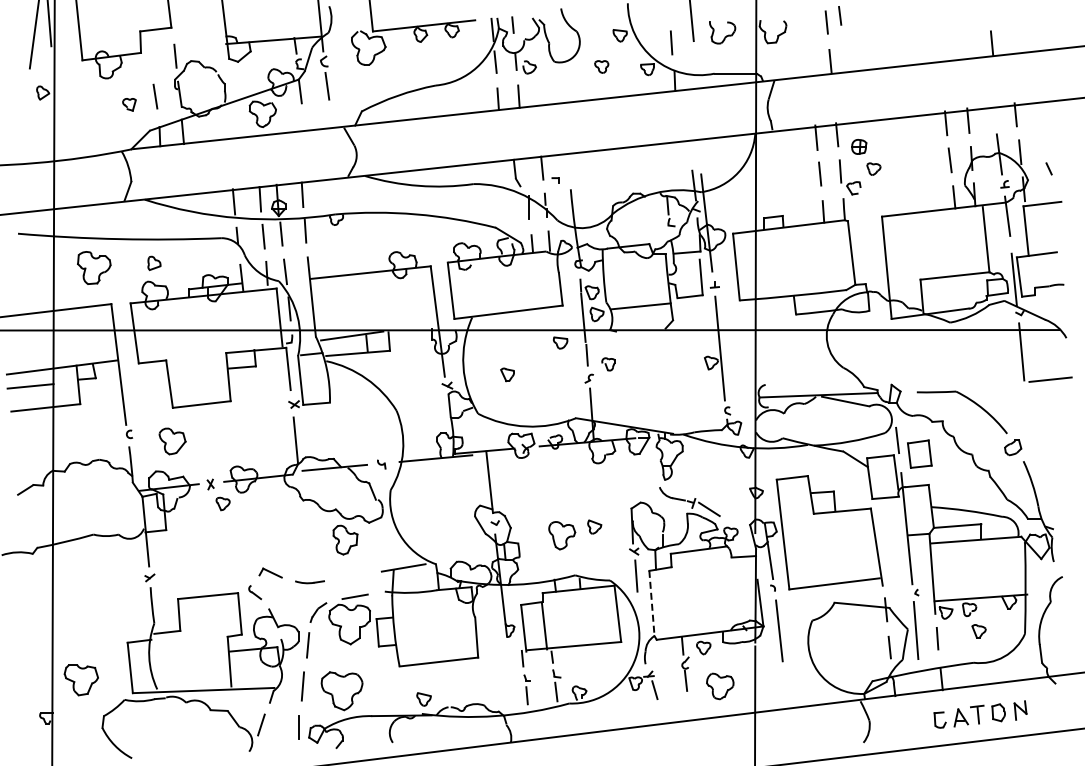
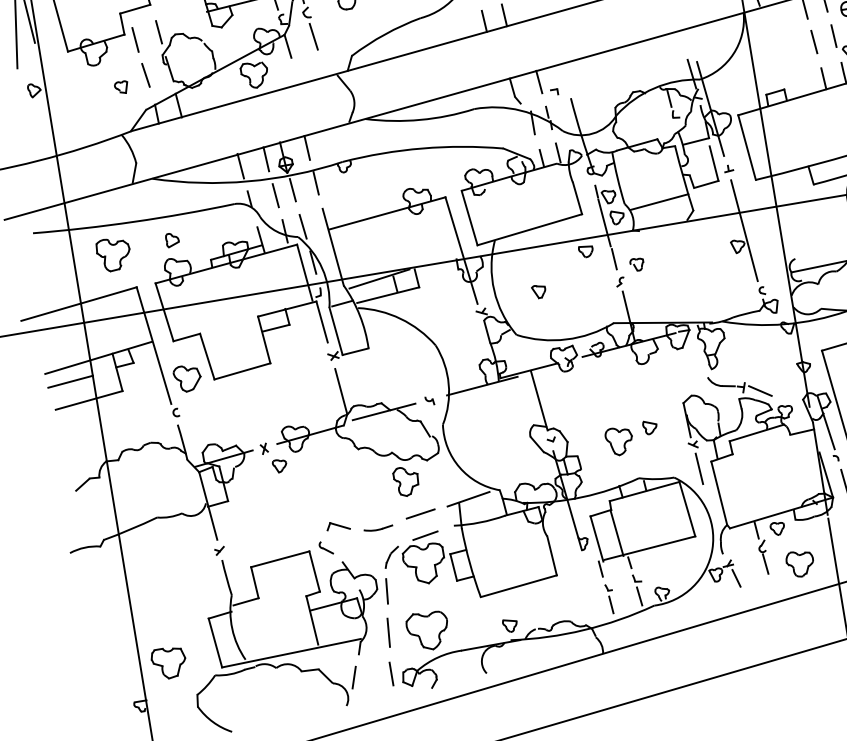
line: (150, 59) -> (134, 39), added
part: (172, 441) -> (187, 378), moved
line: (353, 574) -> (420, 514), added
line: (651, 603) -> (718, 493), dashed -> solid

